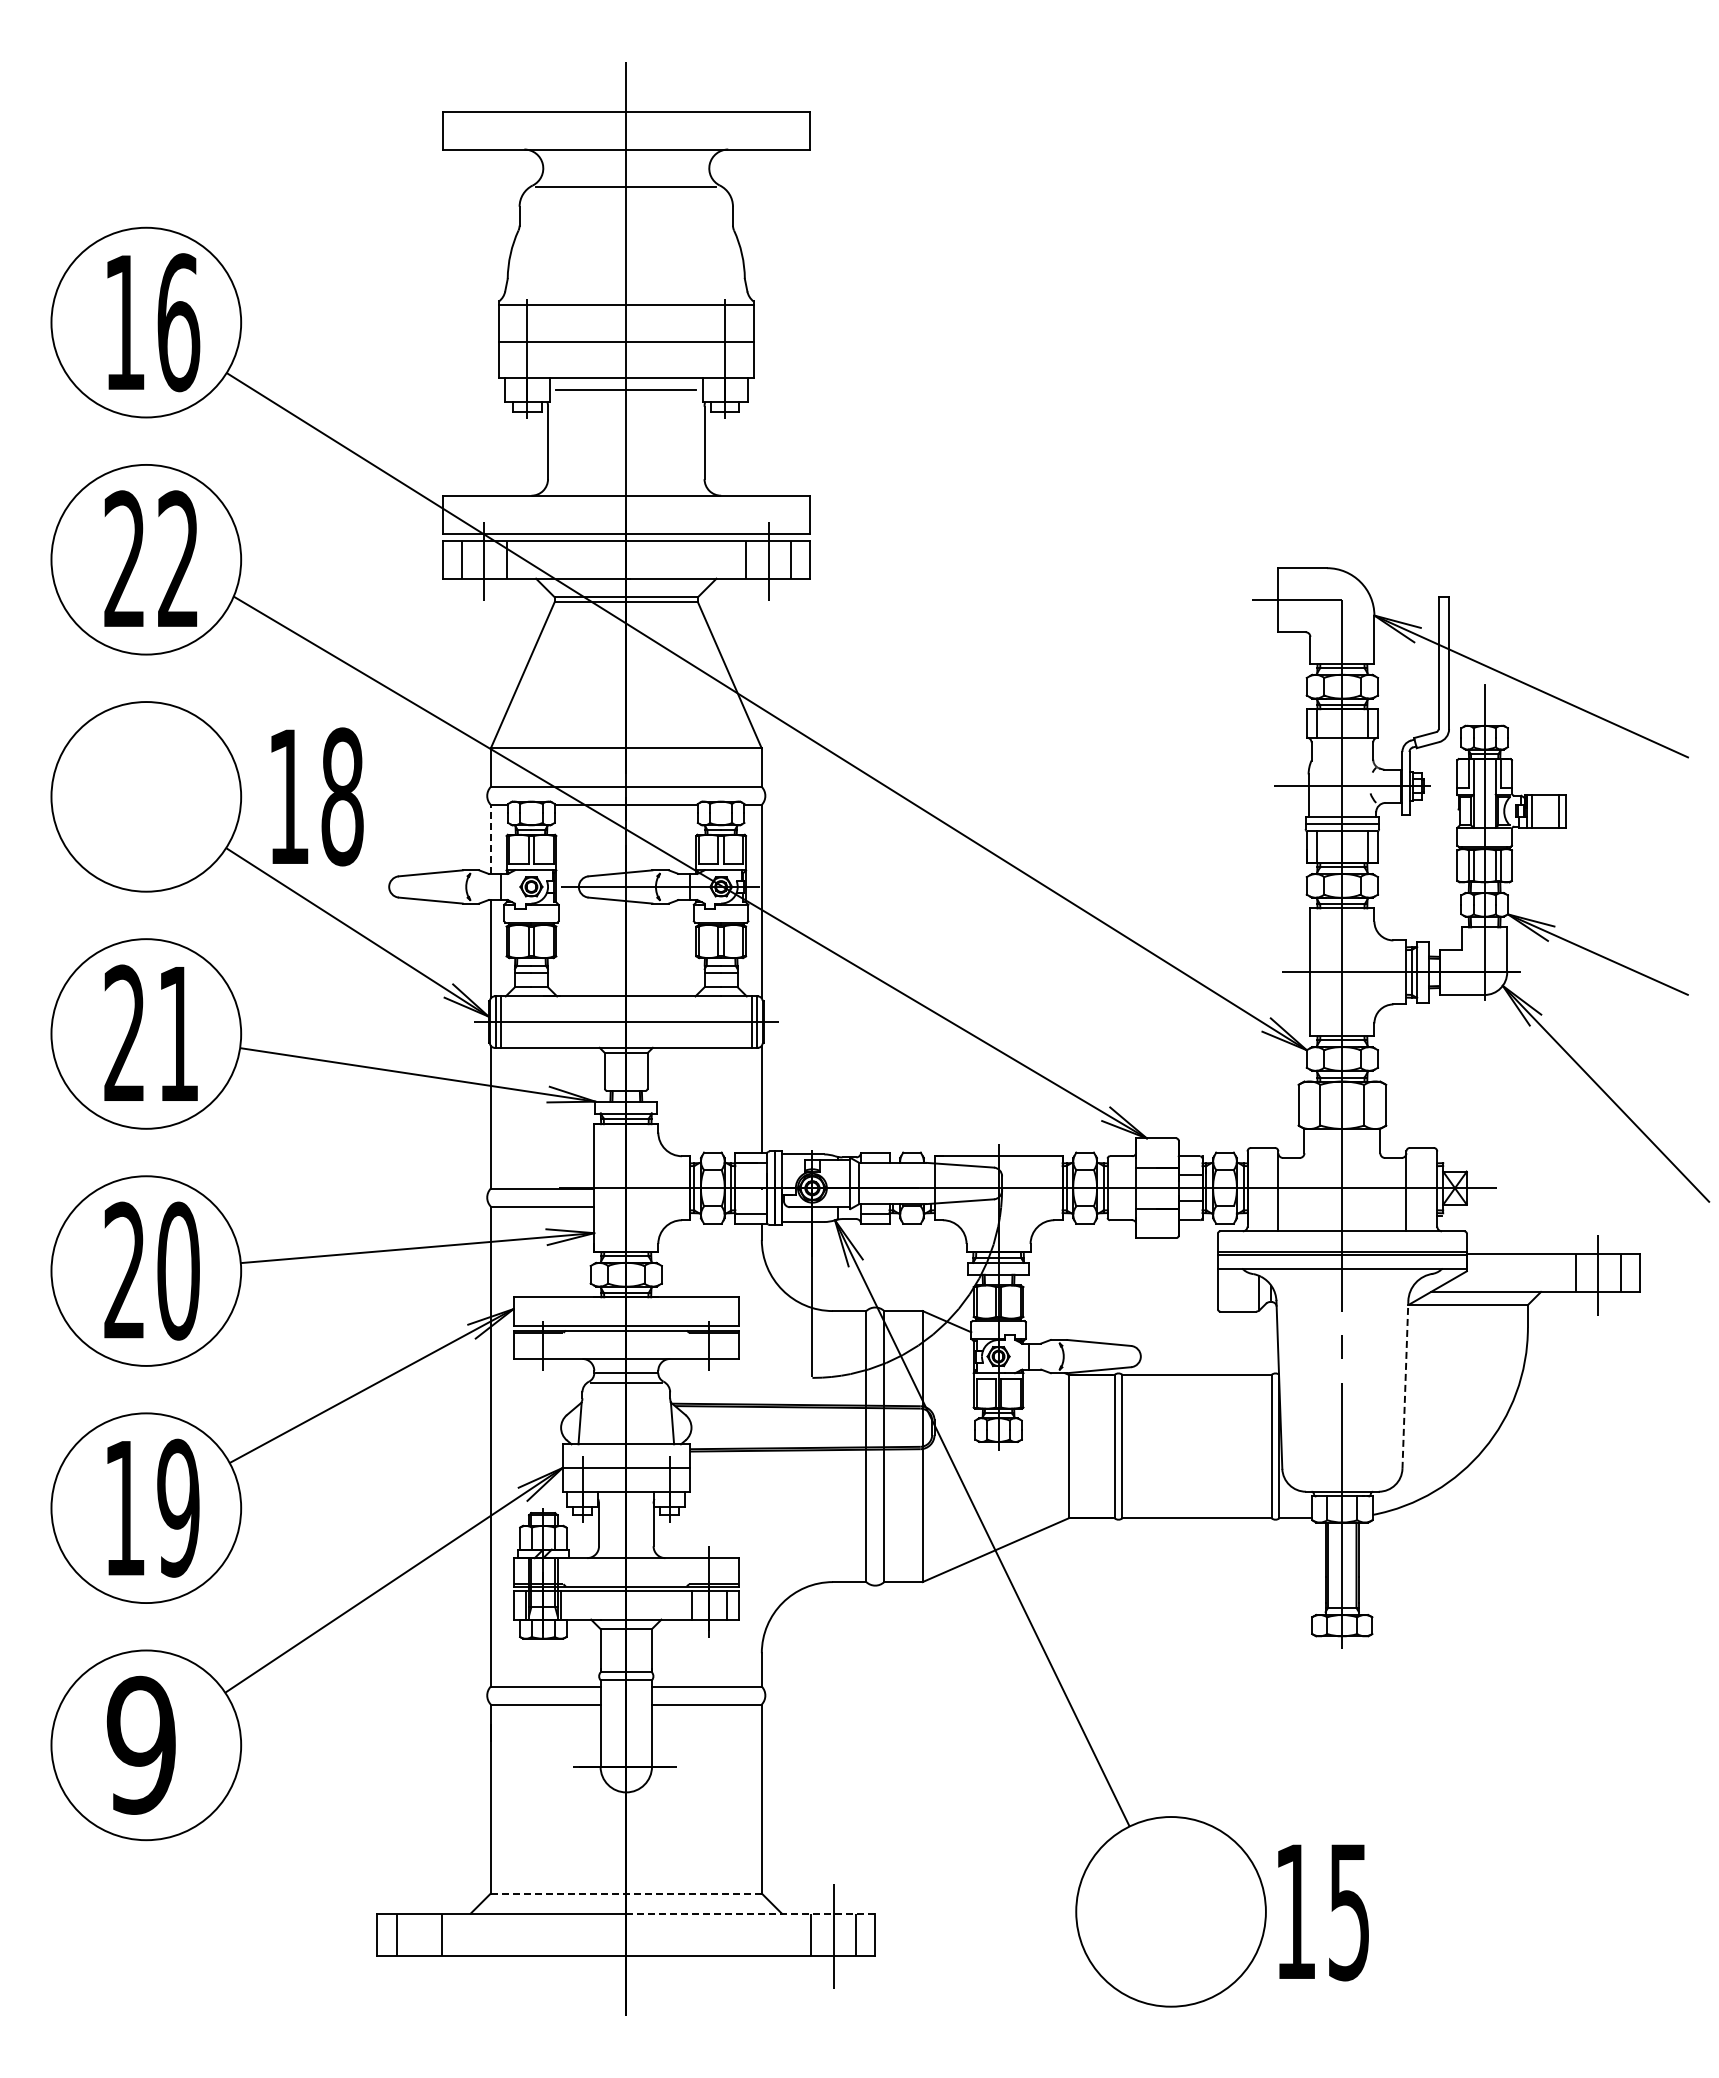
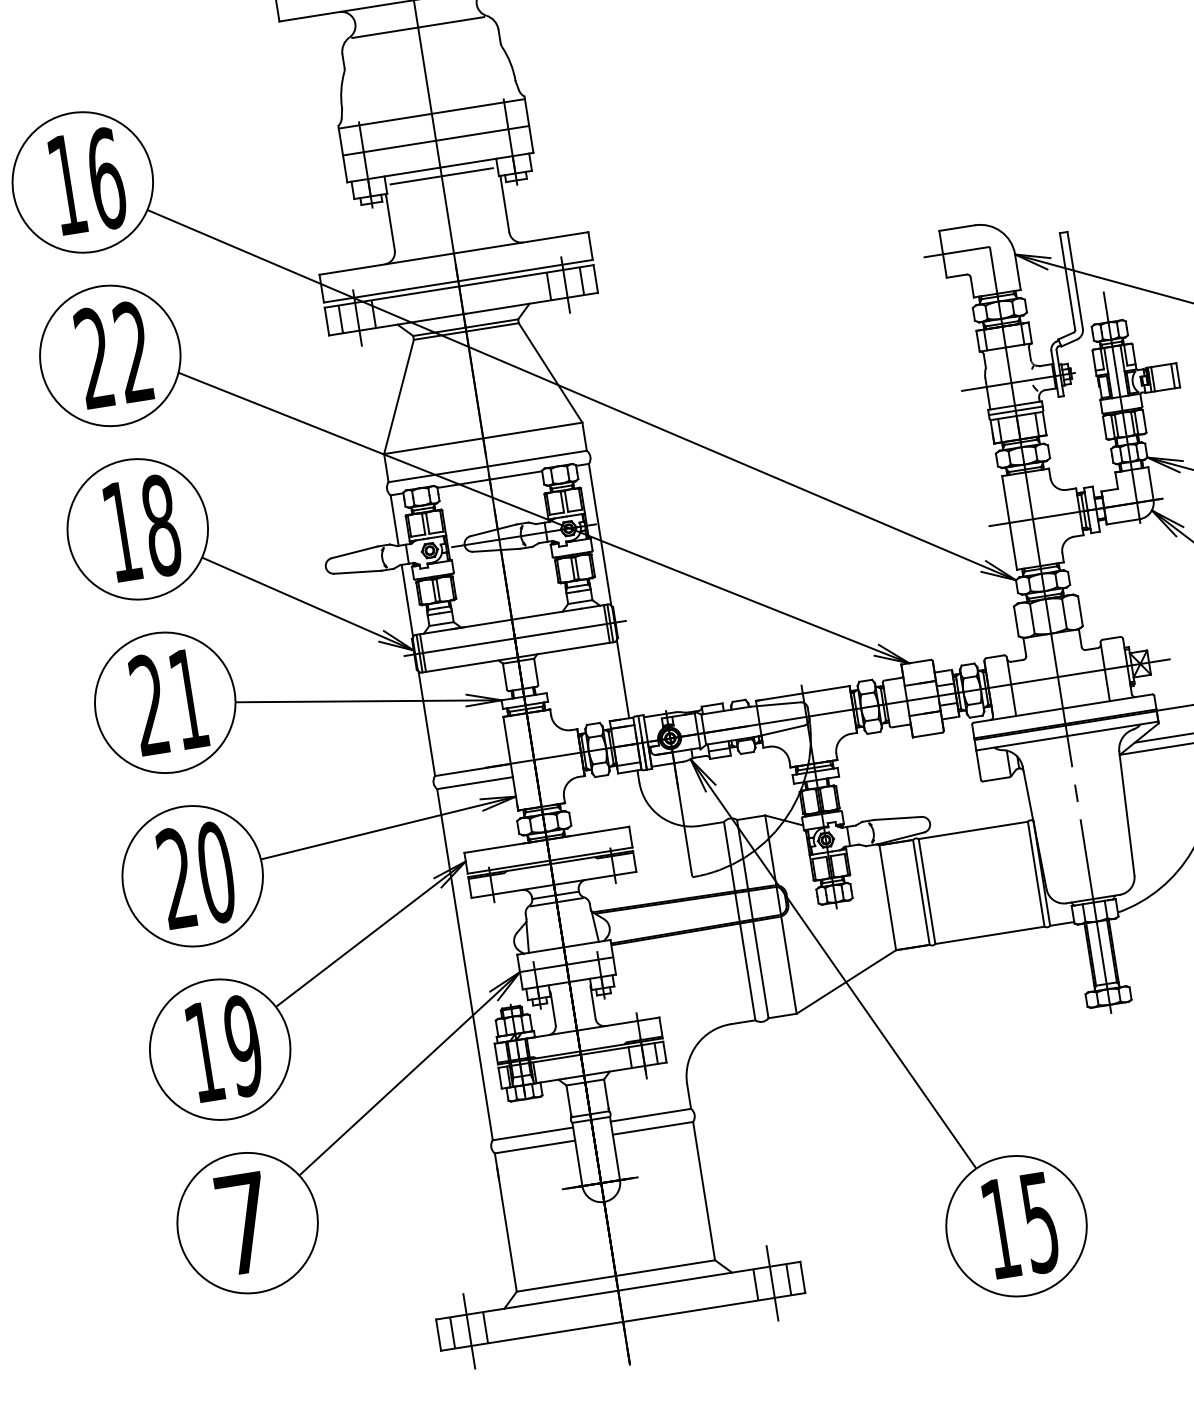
text: (317, 796) -> (142, 528), moved
line: (490, 839) -> (394, 520), dashed -> solid
line: (1405, 1384) -> (1126, 813), dashed -> solid
text: (140, 1744) -> (243, 1223), 9 -> 7
line: (626, 1893) -> (616, 1275), dashed -> solid
text: (1323, 1912) -> (1021, 1225), moved
line: (750, 1913) -> (709, 1276), dashed -> solid
line: (419, 1936) -> (469, 1331), added

